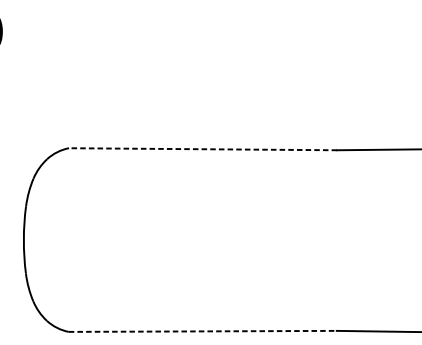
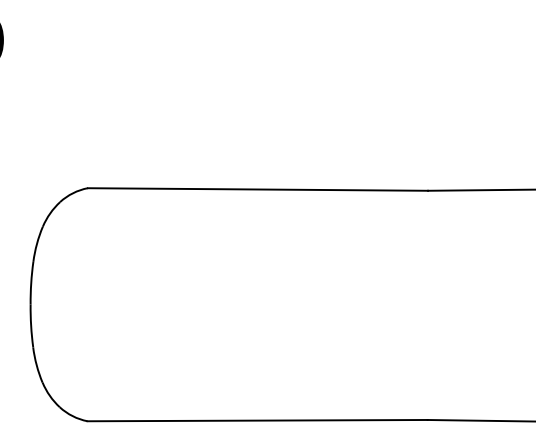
line: (202, 149) -> (257, 189), dashed -> solid
line: (203, 331) -> (258, 420), dashed -> solid

